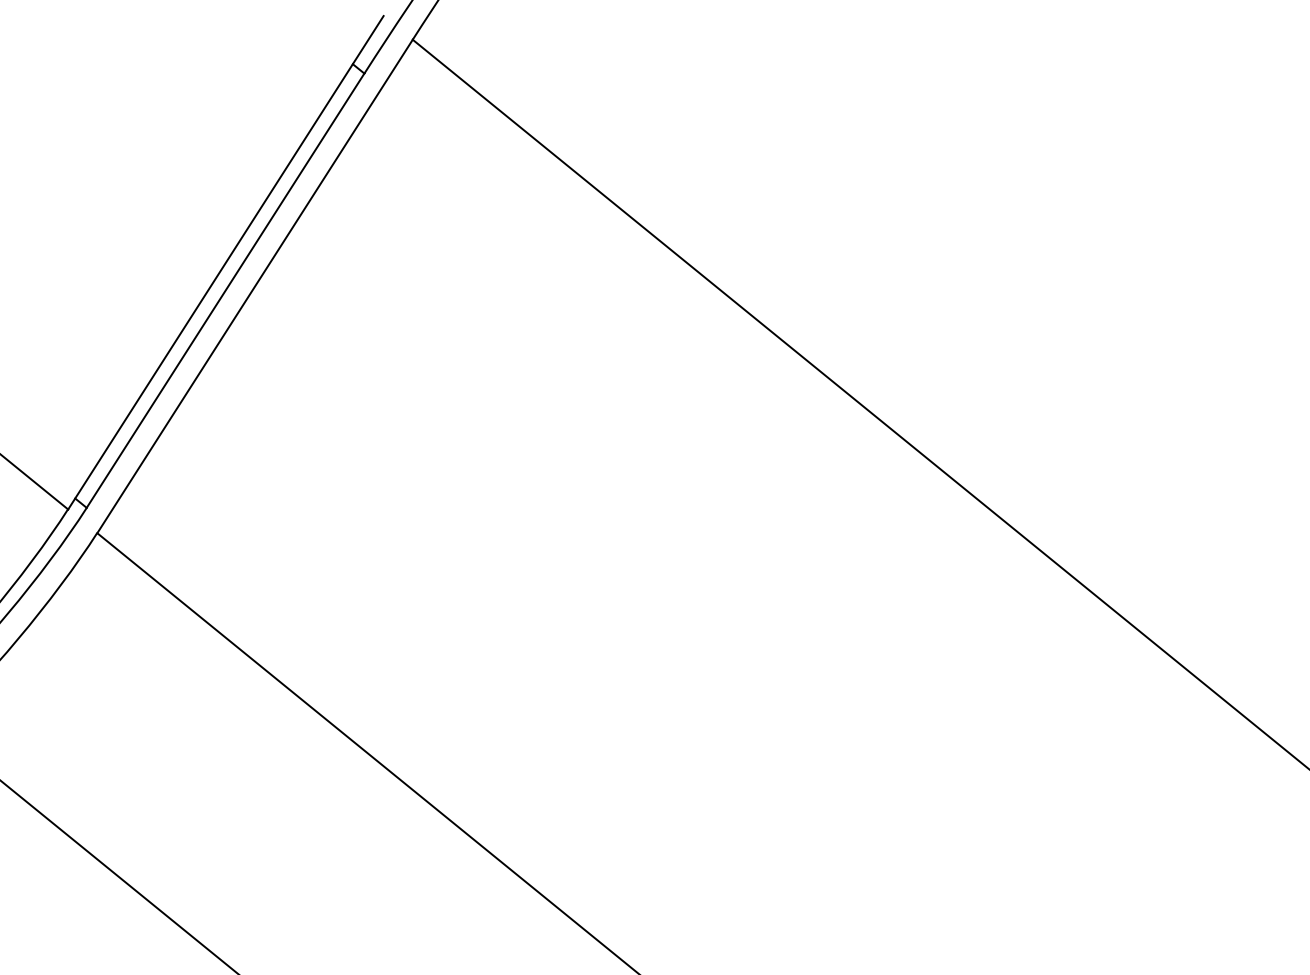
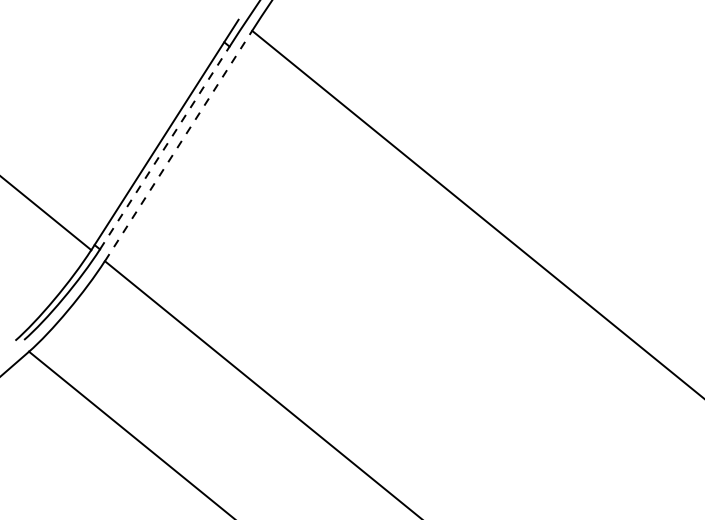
line: (254, 287) -> (178, 146), solid -> dashed
line: (227, 289) -> (165, 147), solid -> dashed

